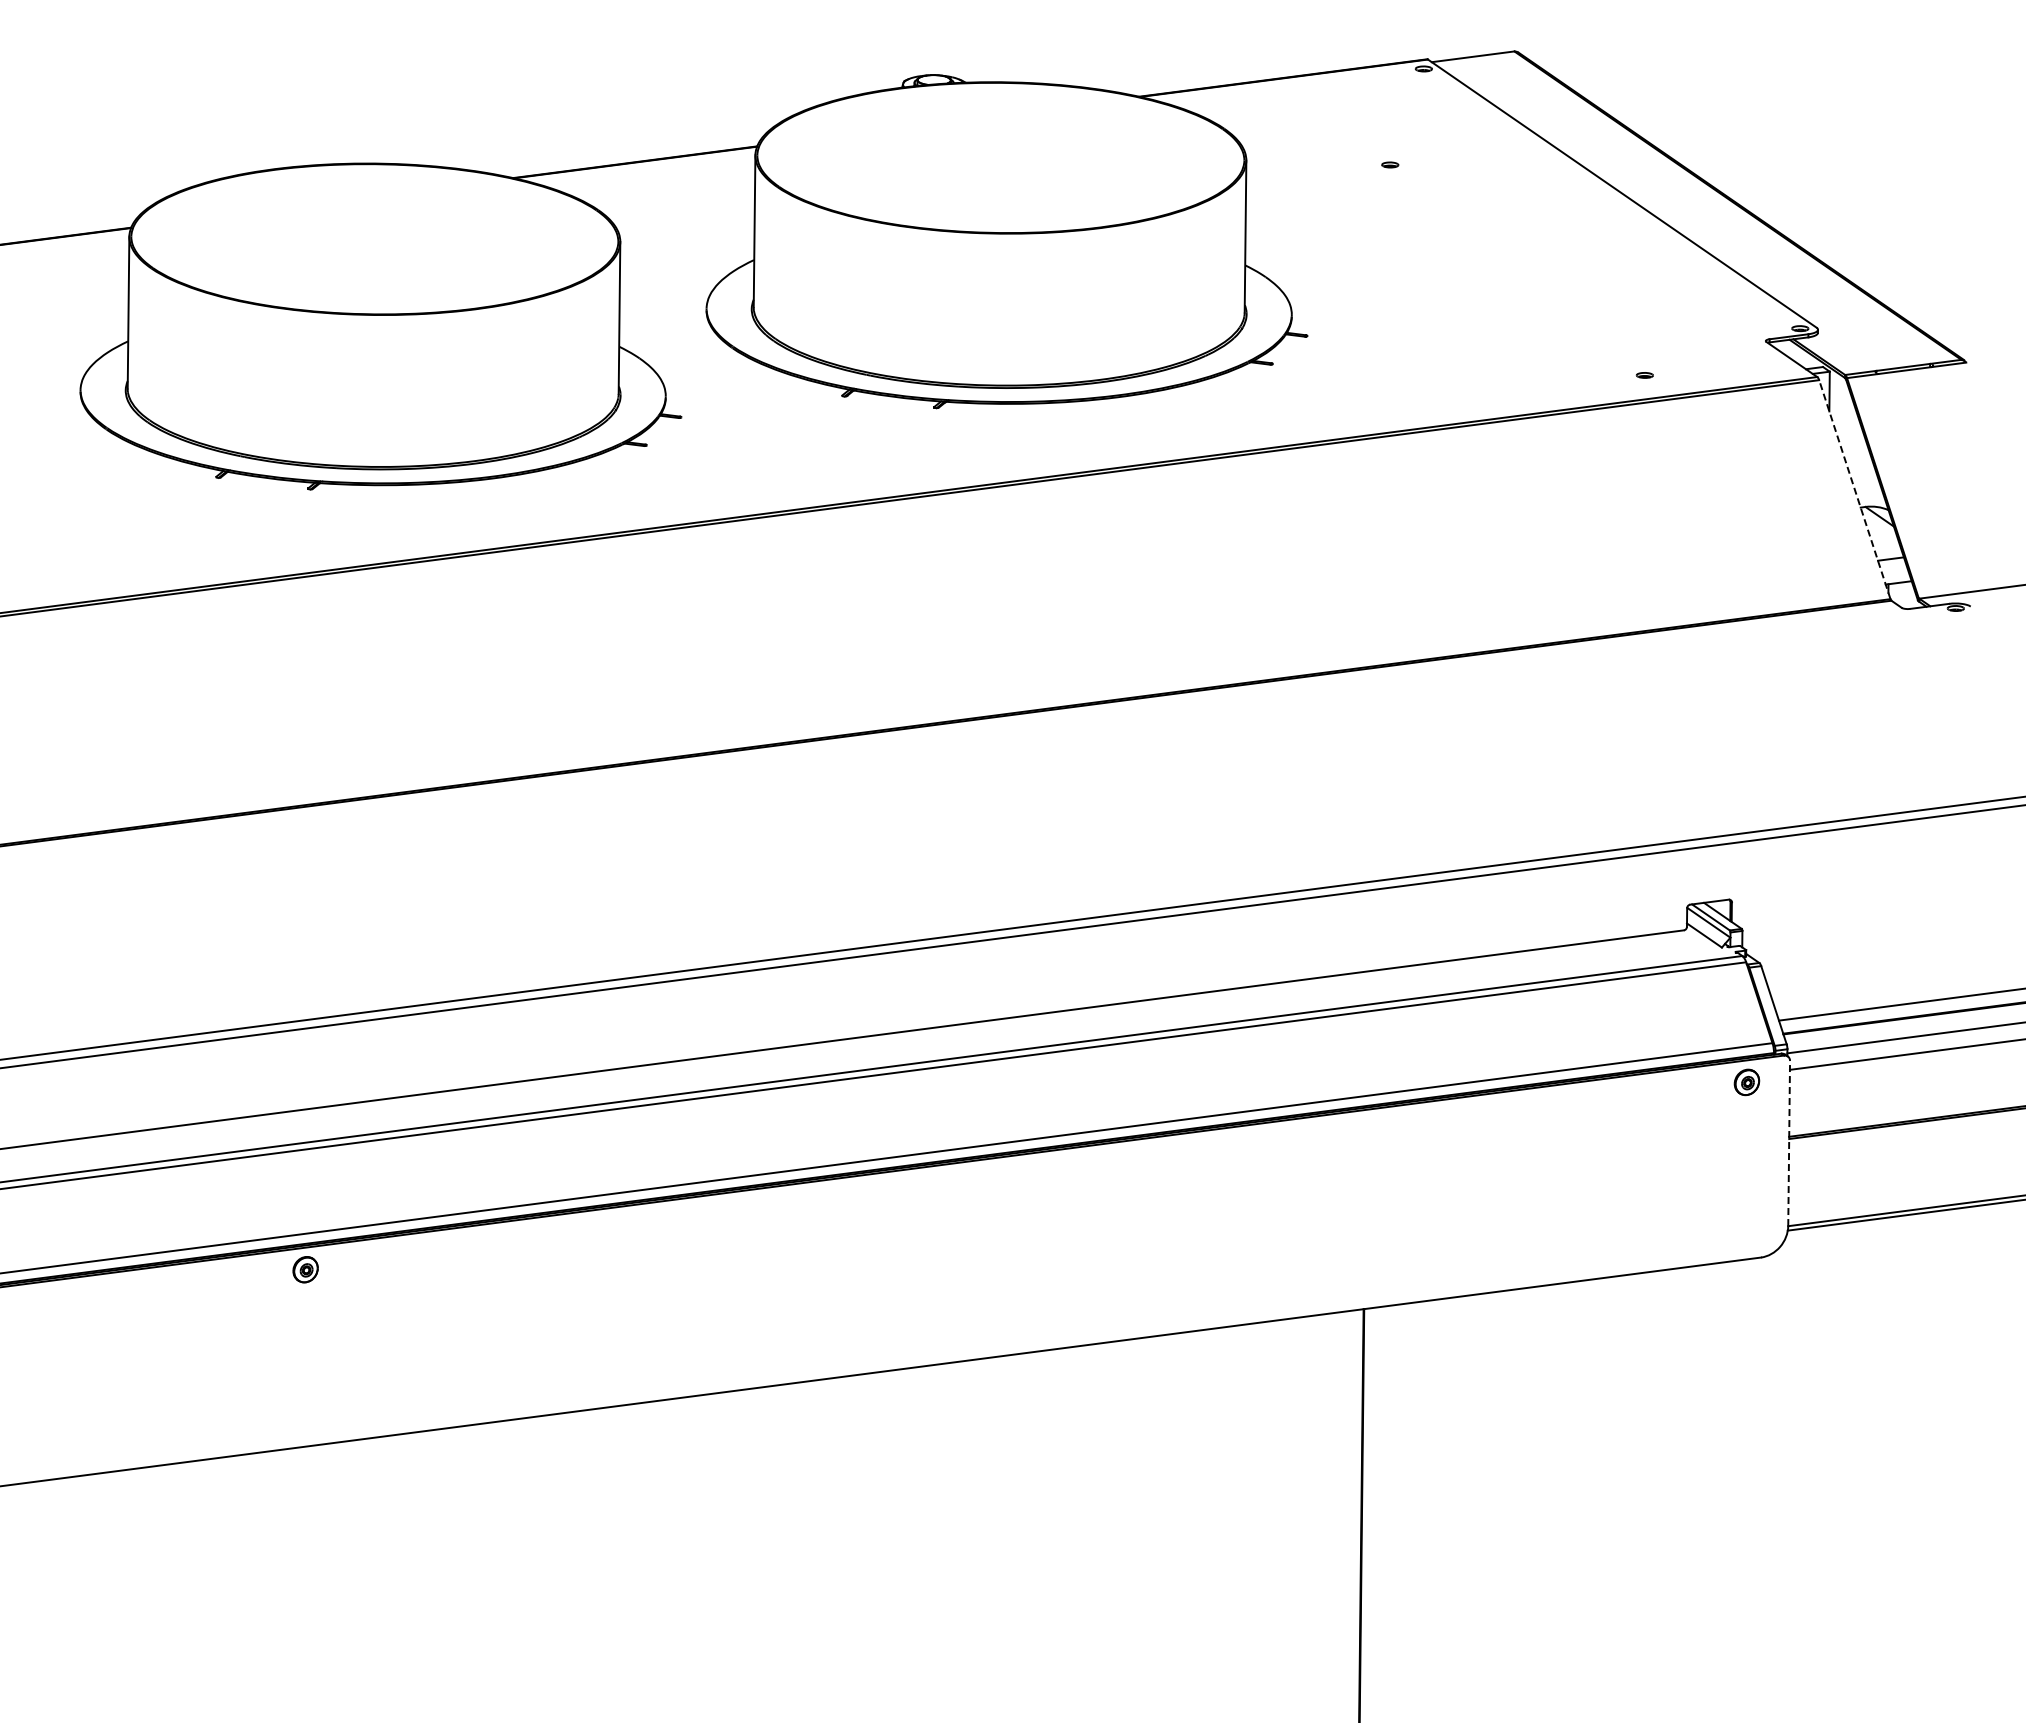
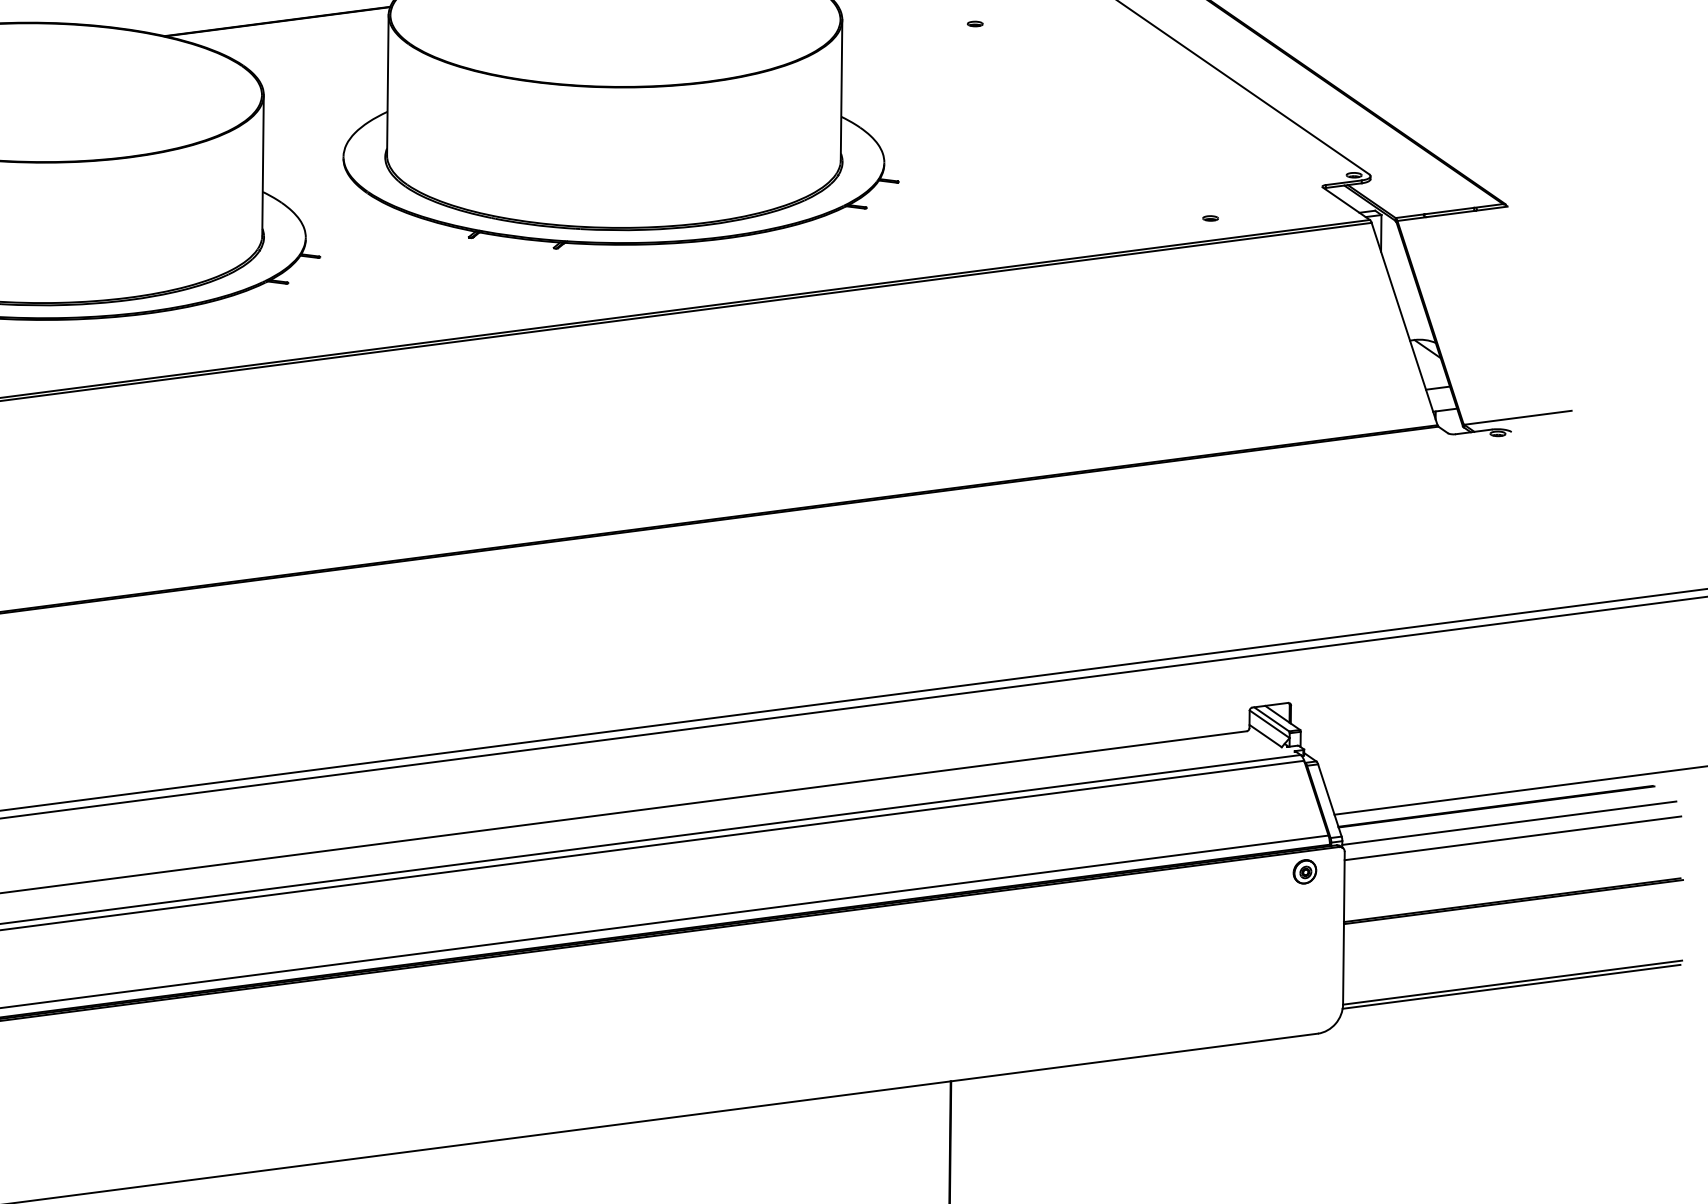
line: (1854, 489) -> (1404, 323), dashed -> solid
line: (1789, 1143) -> (1344, 928), dashed -> solid

